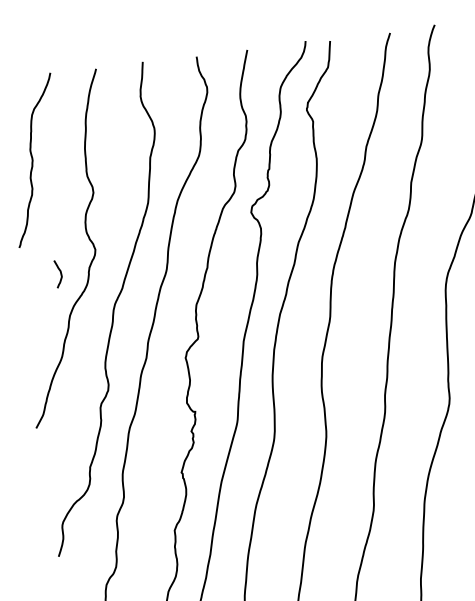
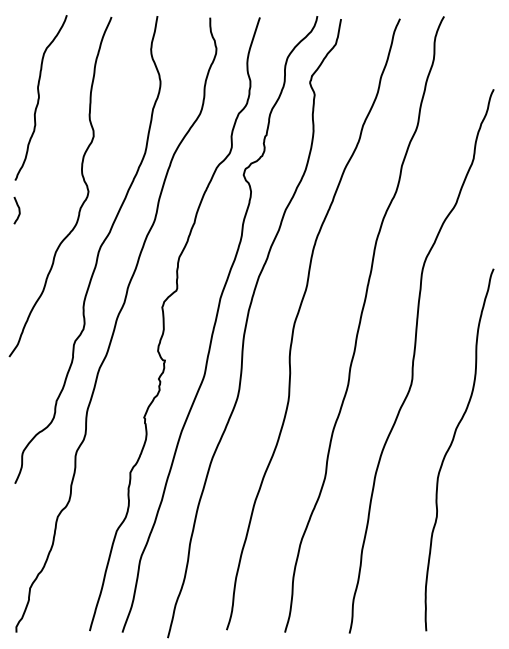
curve: (60, 273) -> (18, 210), moved

